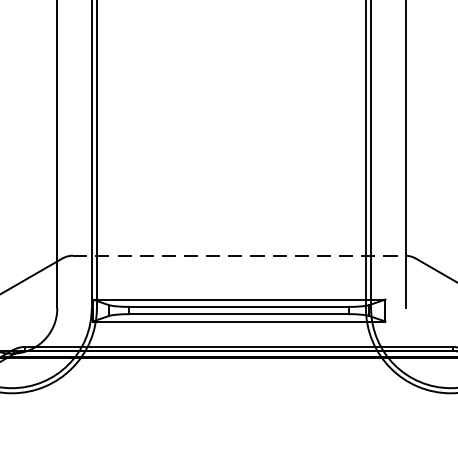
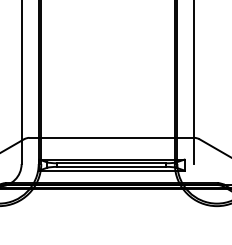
line: (240, 254) -> (112, 137), dashed -> solid

